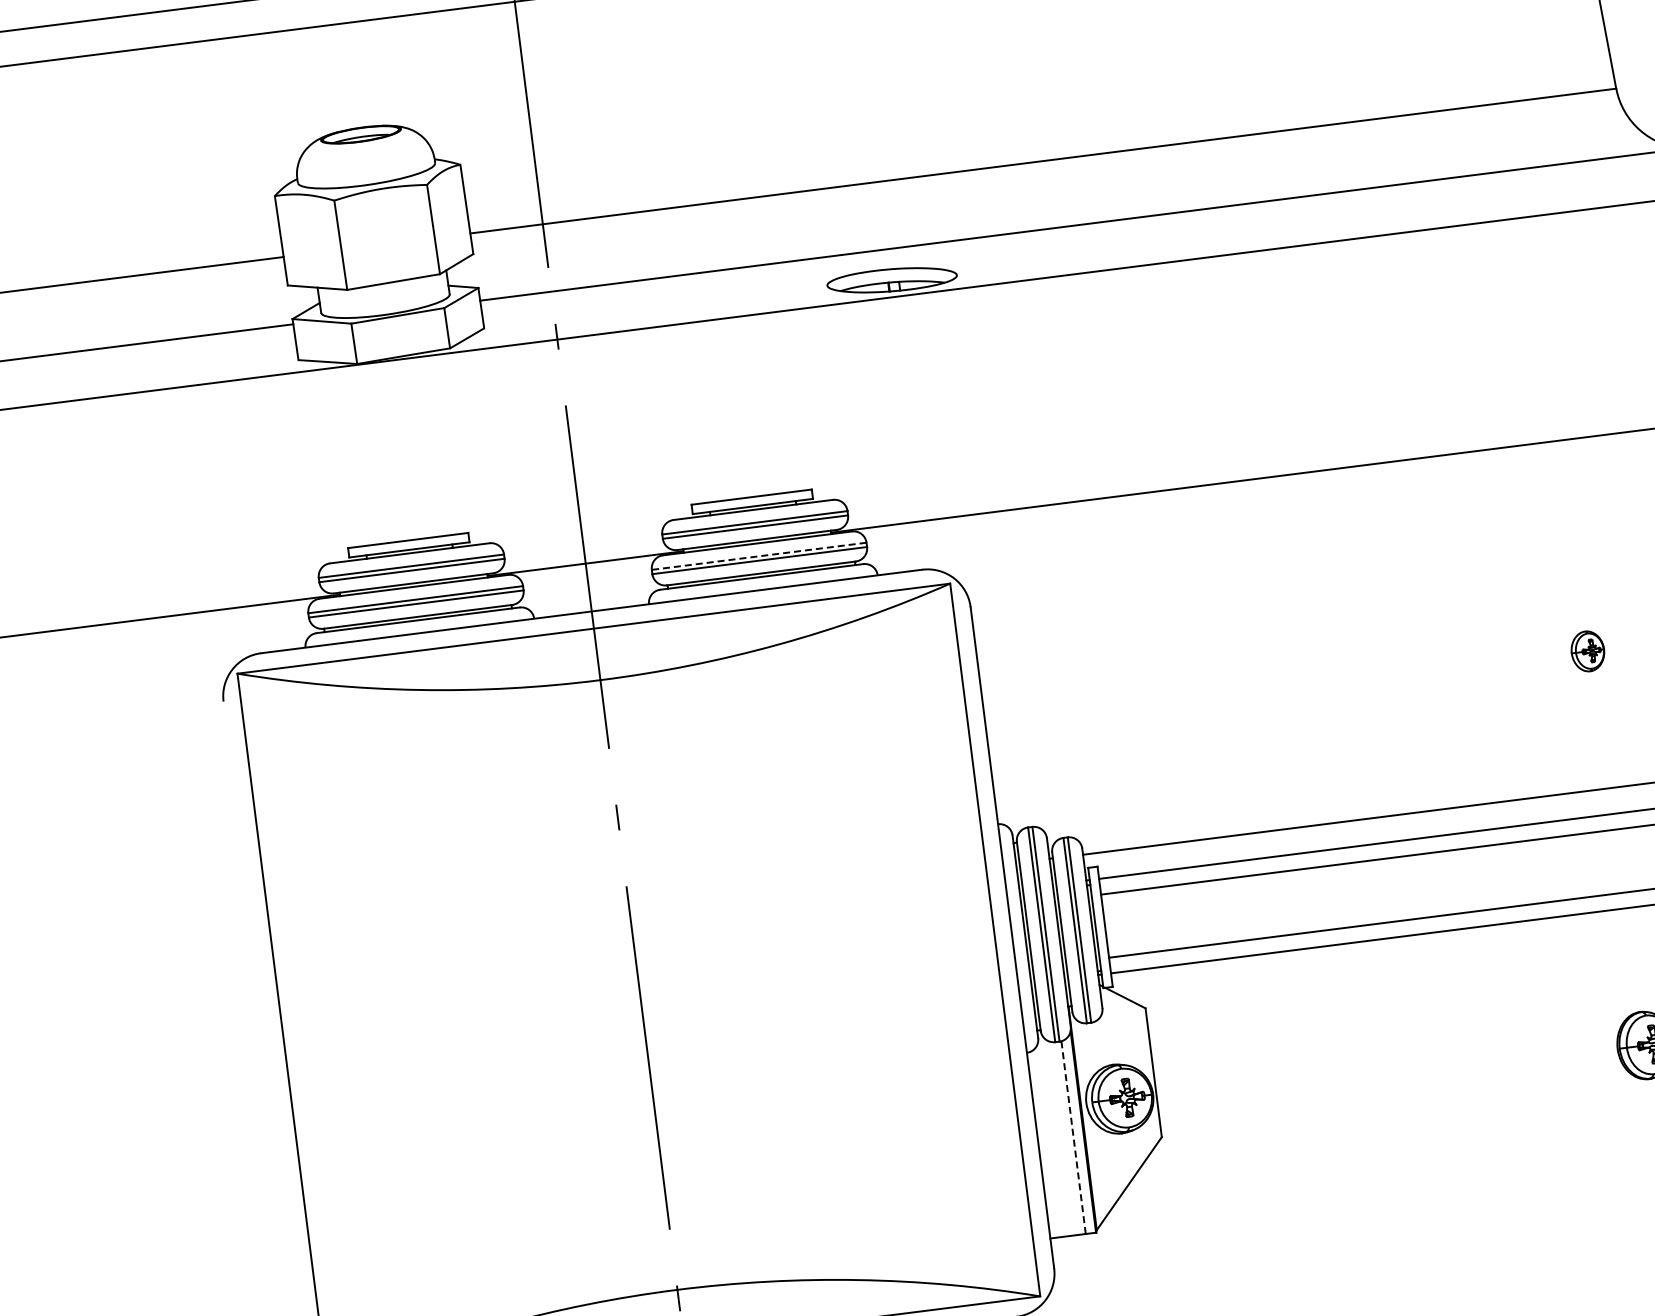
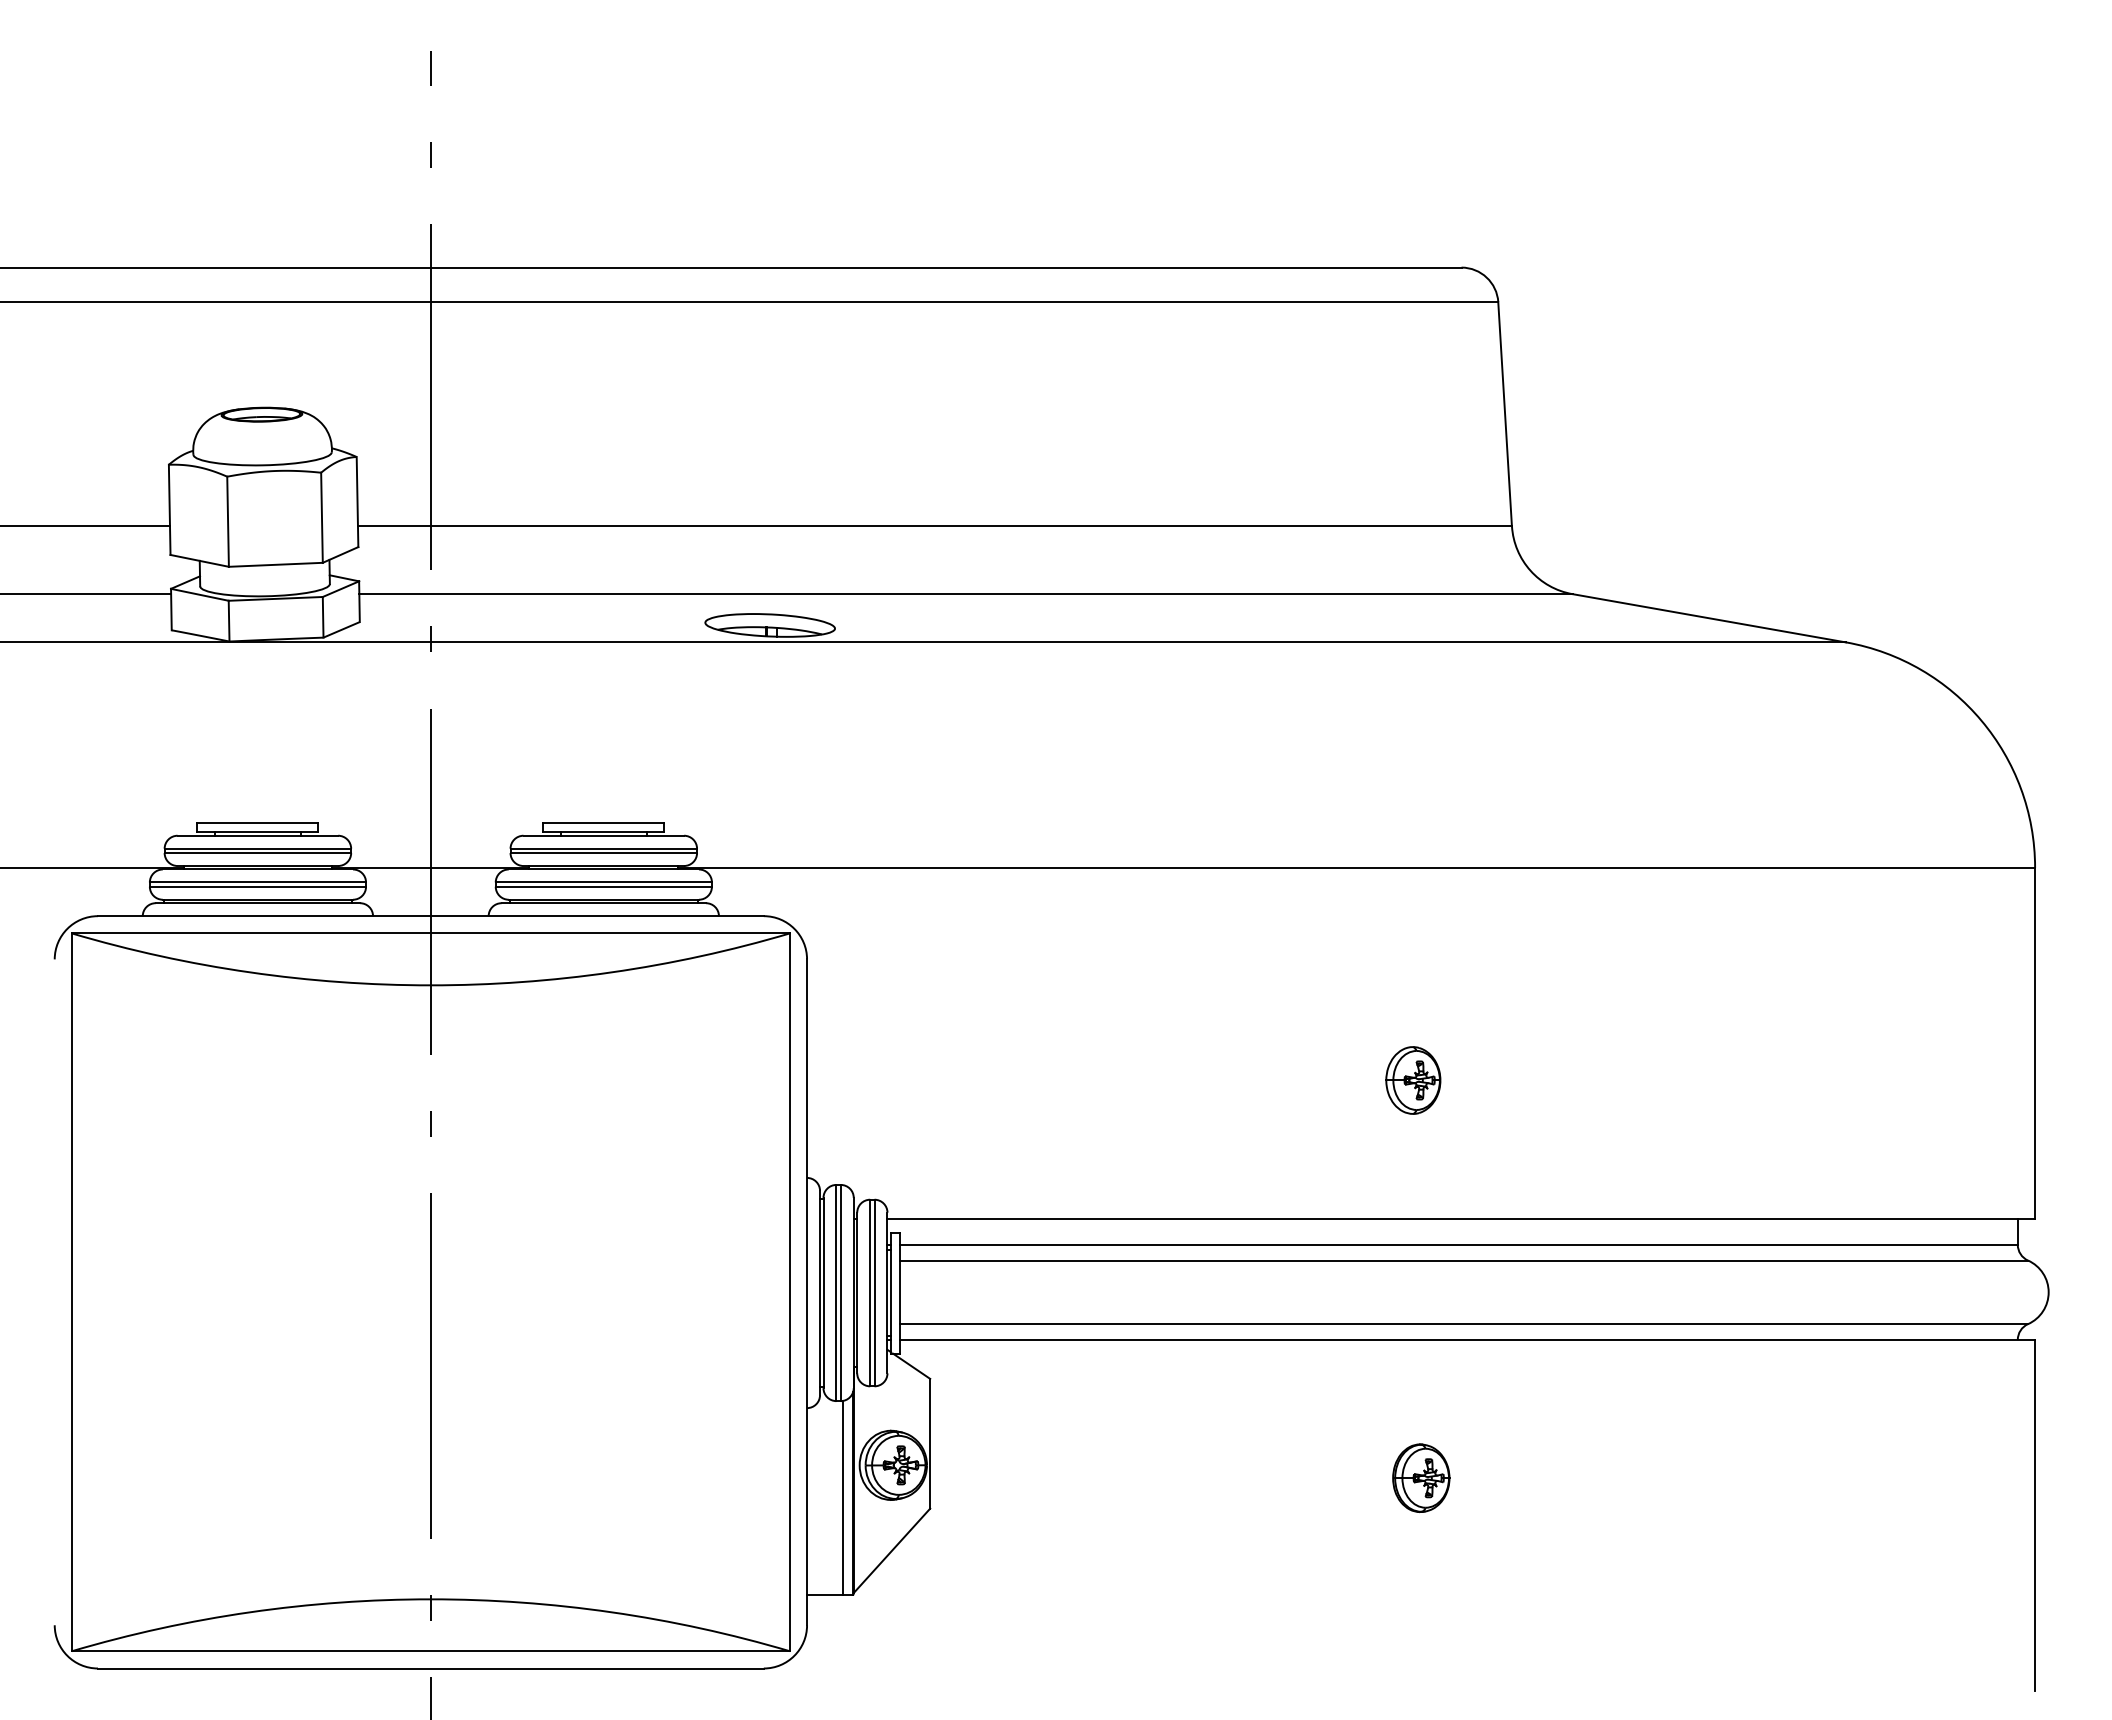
line: (758, 556) -> (603, 882), dashed -> solid
part: (1588, 651) -> (1413, 1080), size x1.67
line: (1073, 1137) -> (842, 1497), dashed -> solid

